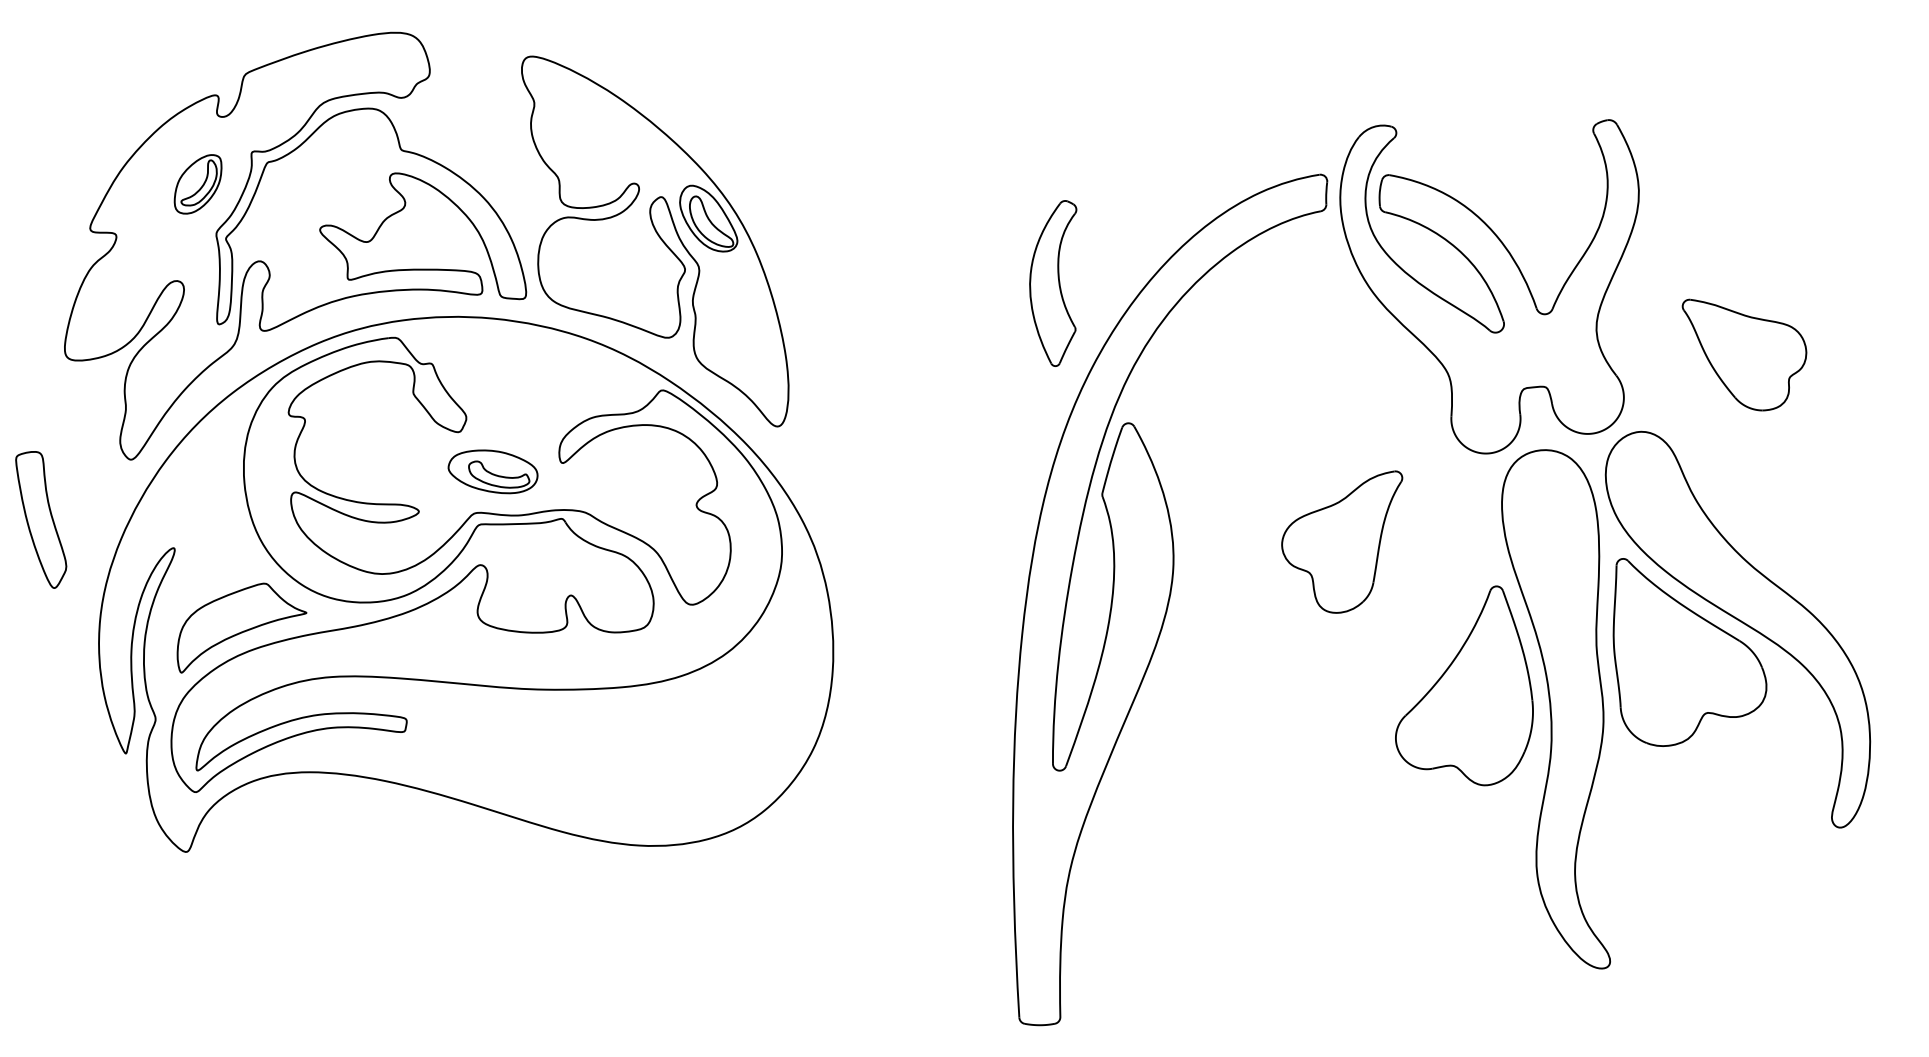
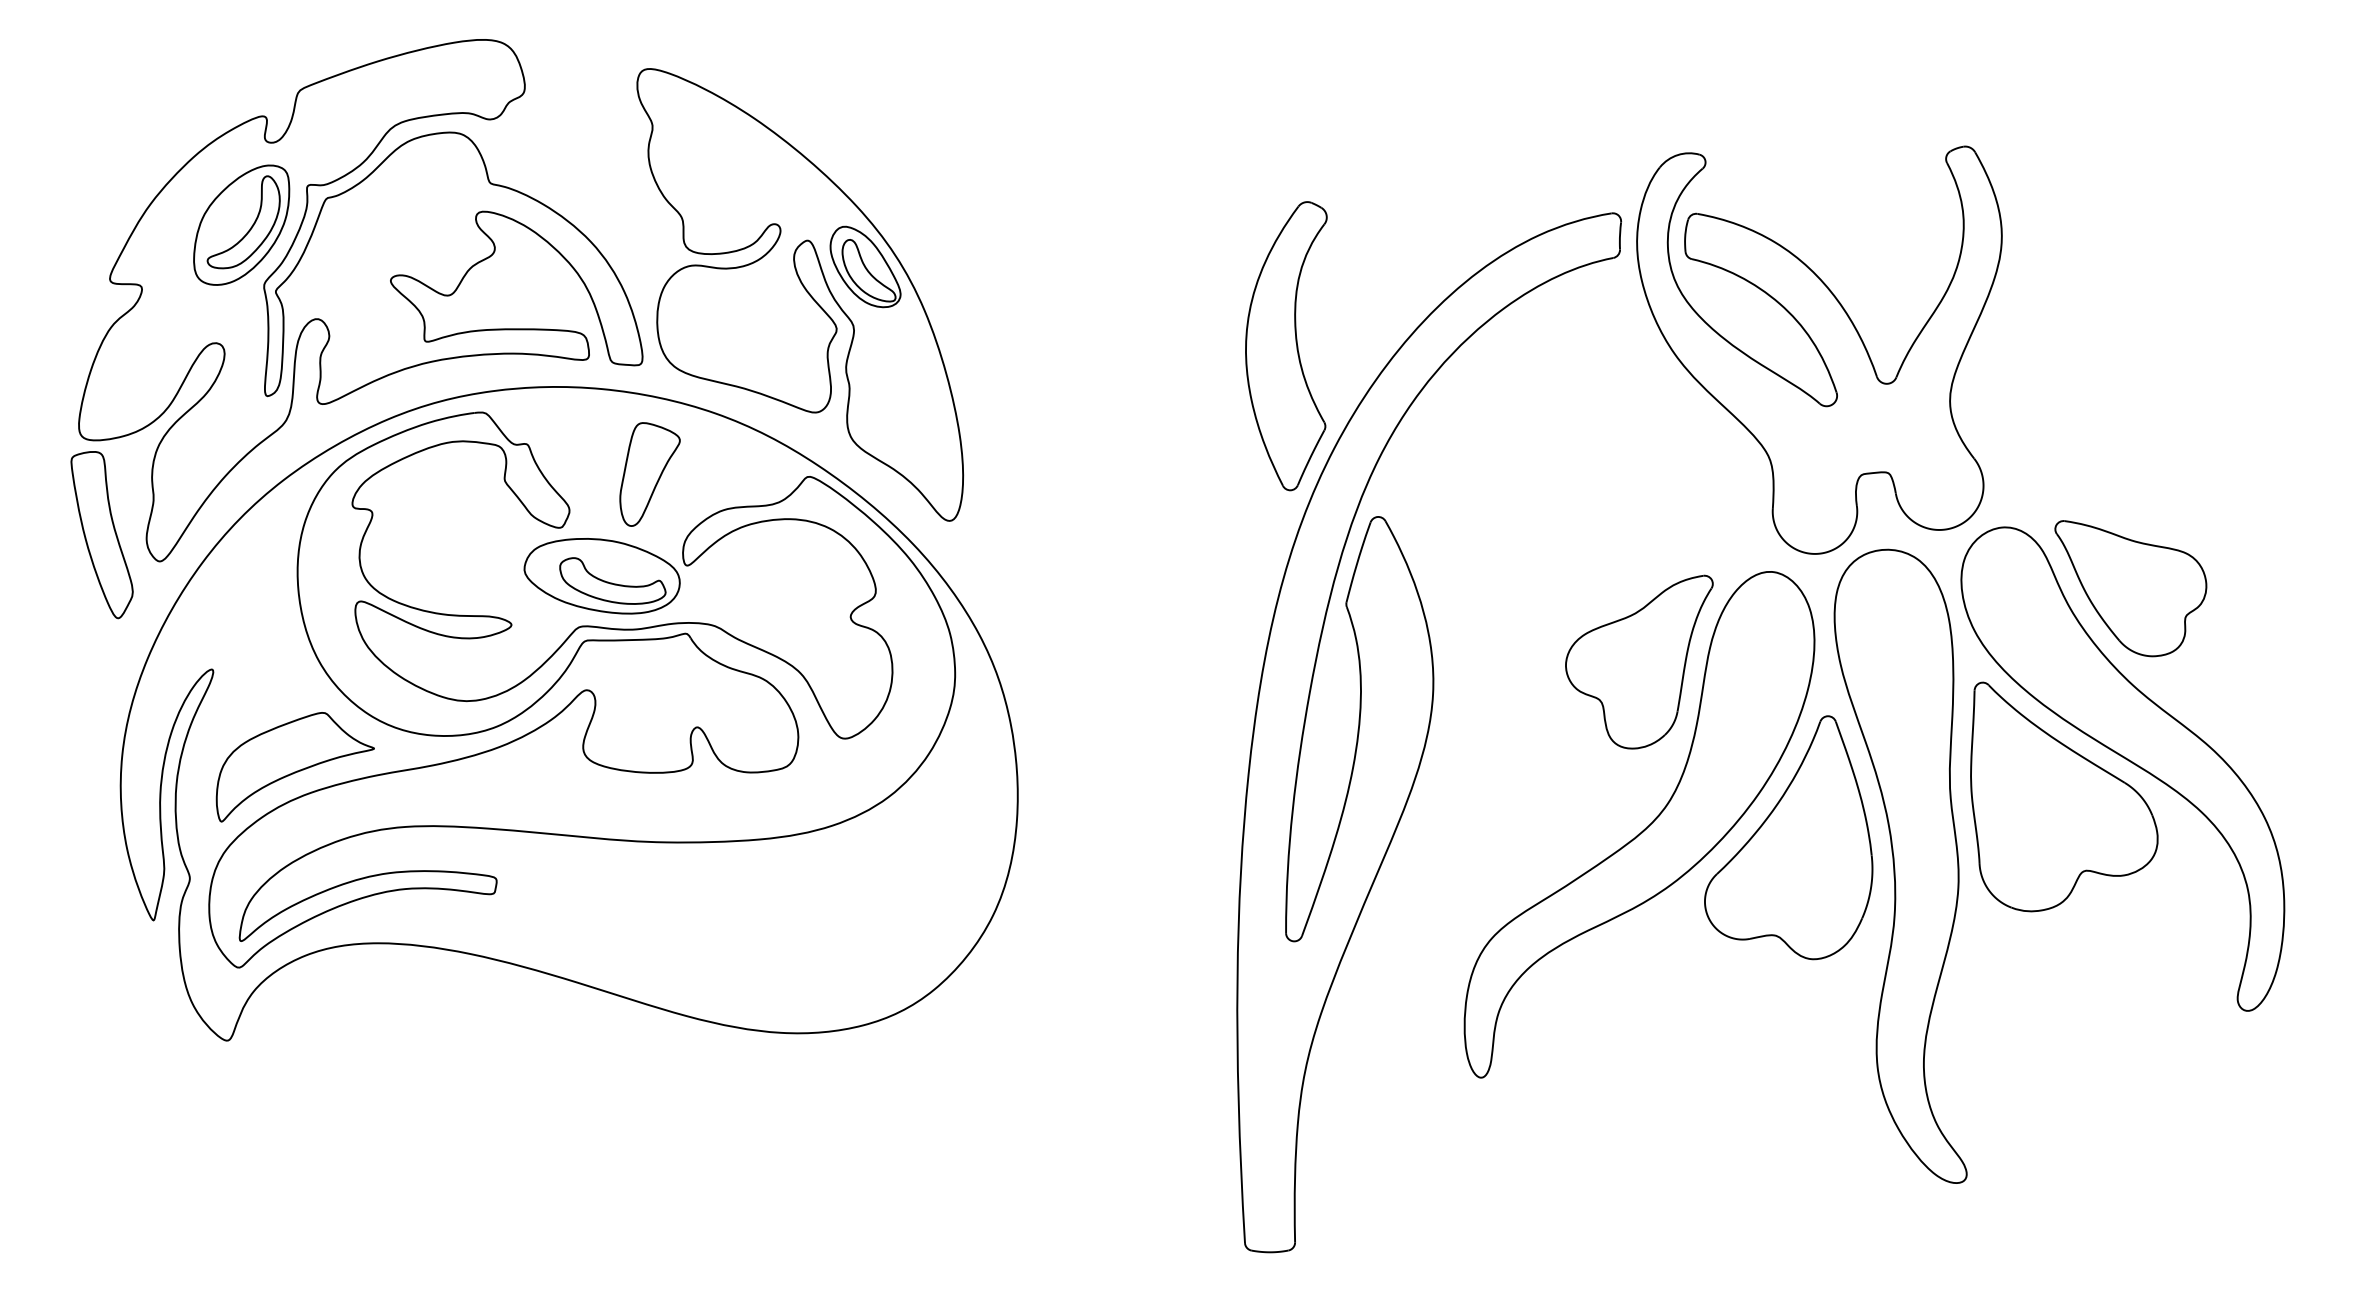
part: (197, 183) -> (241, 224), size x1.67
part: (1053, 283) -> (1286, 346), size x1.43
part: (1744, 354) -> (2130, 588), moved
part: (531, 388) -> (649, 474), added
part: (492, 472) -> (601, 576), size x1.43
part: (40, 520) -> (101, 535), moved
part: (1346, 678) -> (1644, 828), added

